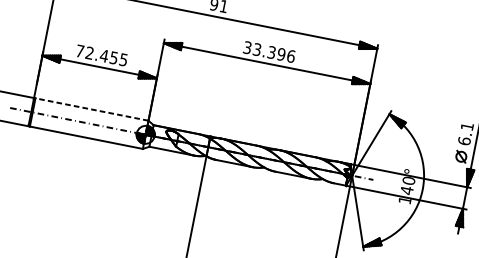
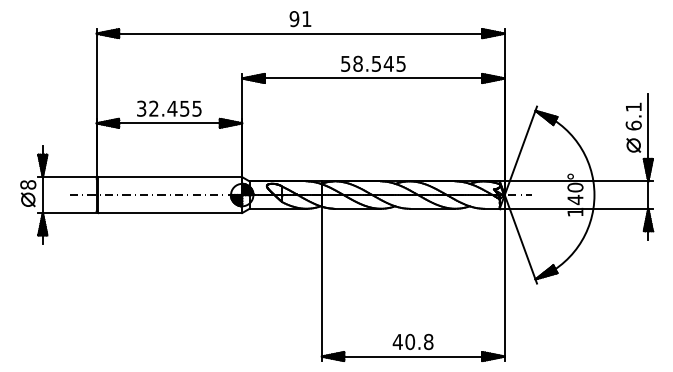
text: (80, 51) -> (141, 108), 72.455 -> 32.455
text: (269, 51) -> (373, 63), 33.396 -> 58.545
line: (92, 109) -> (170, 177), dashed -> solid

